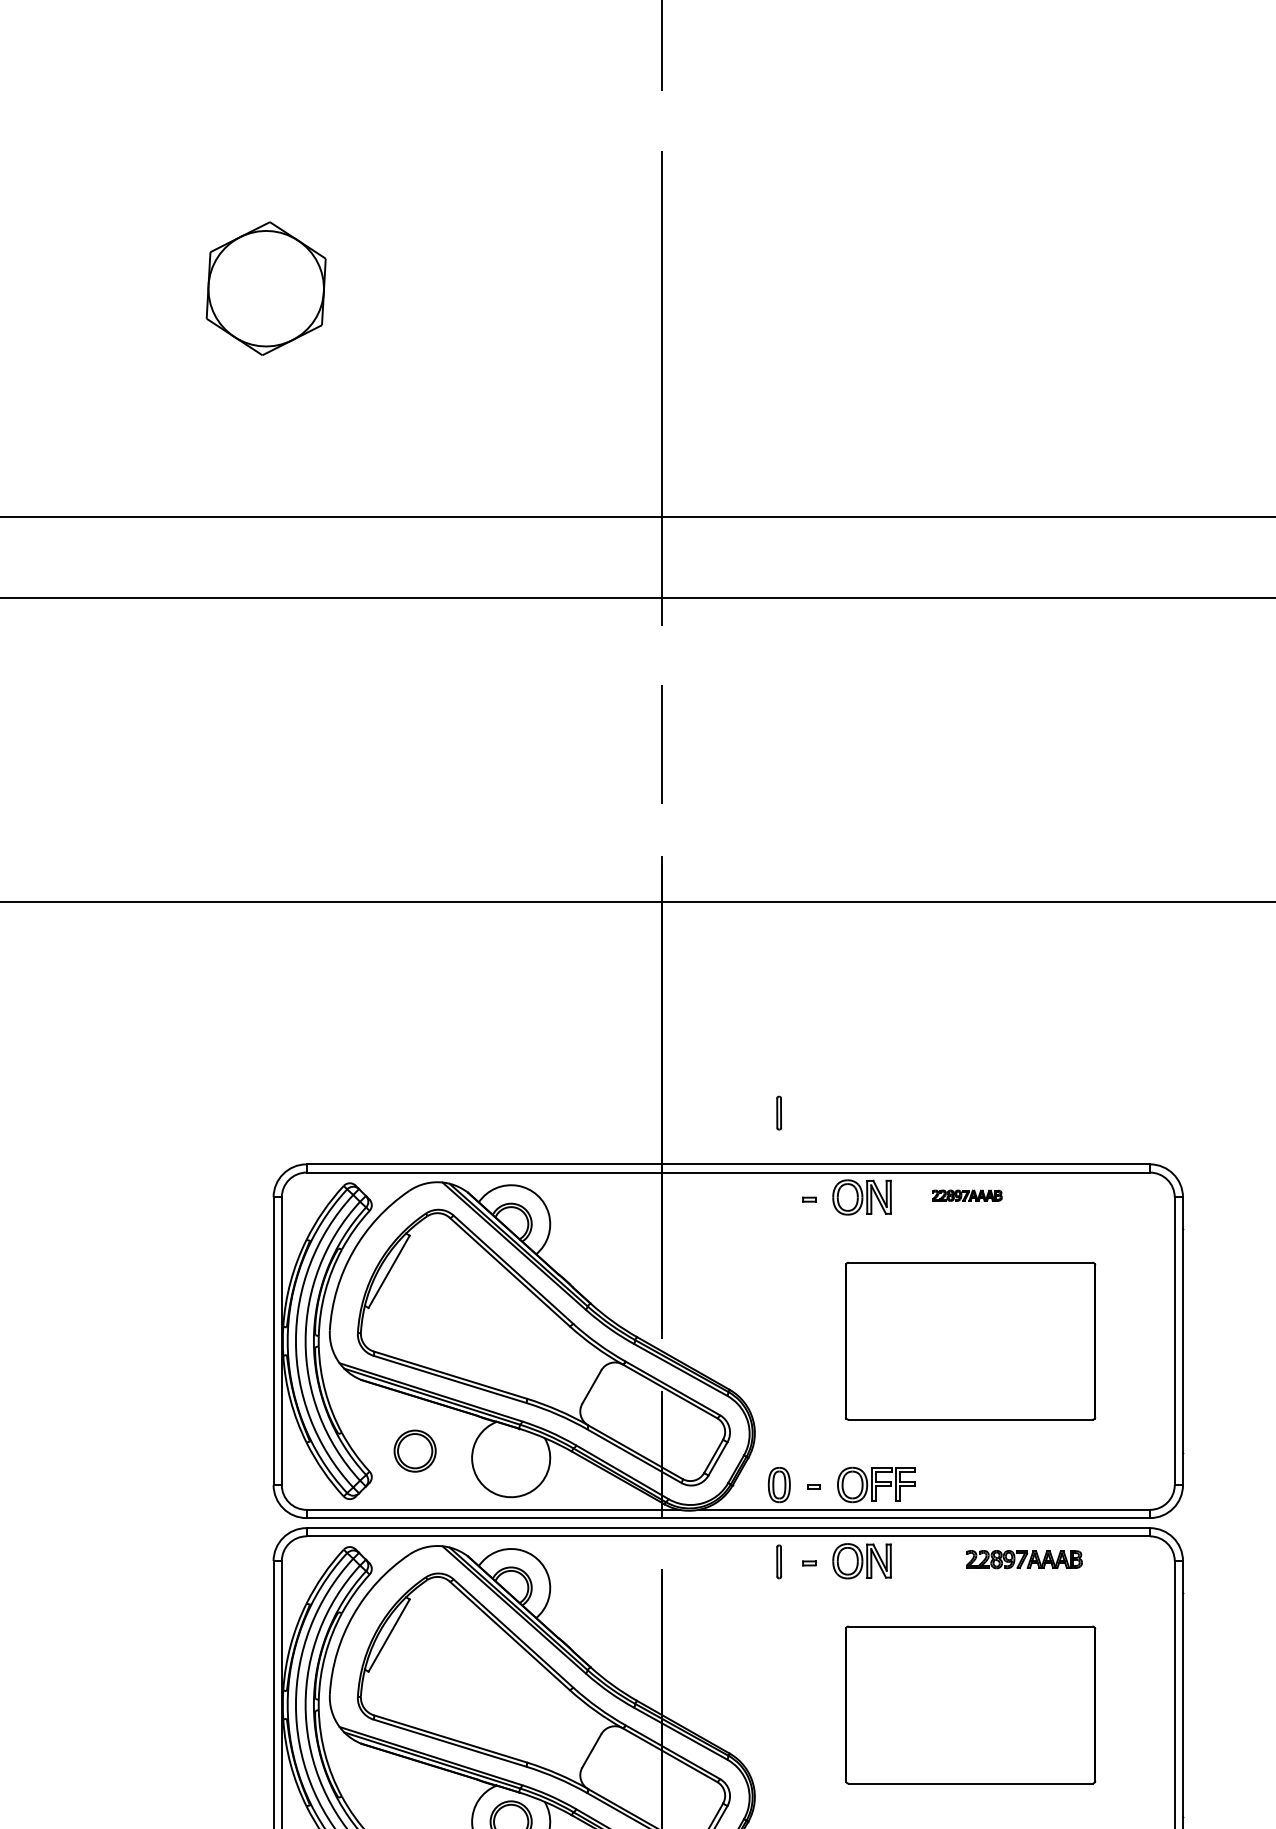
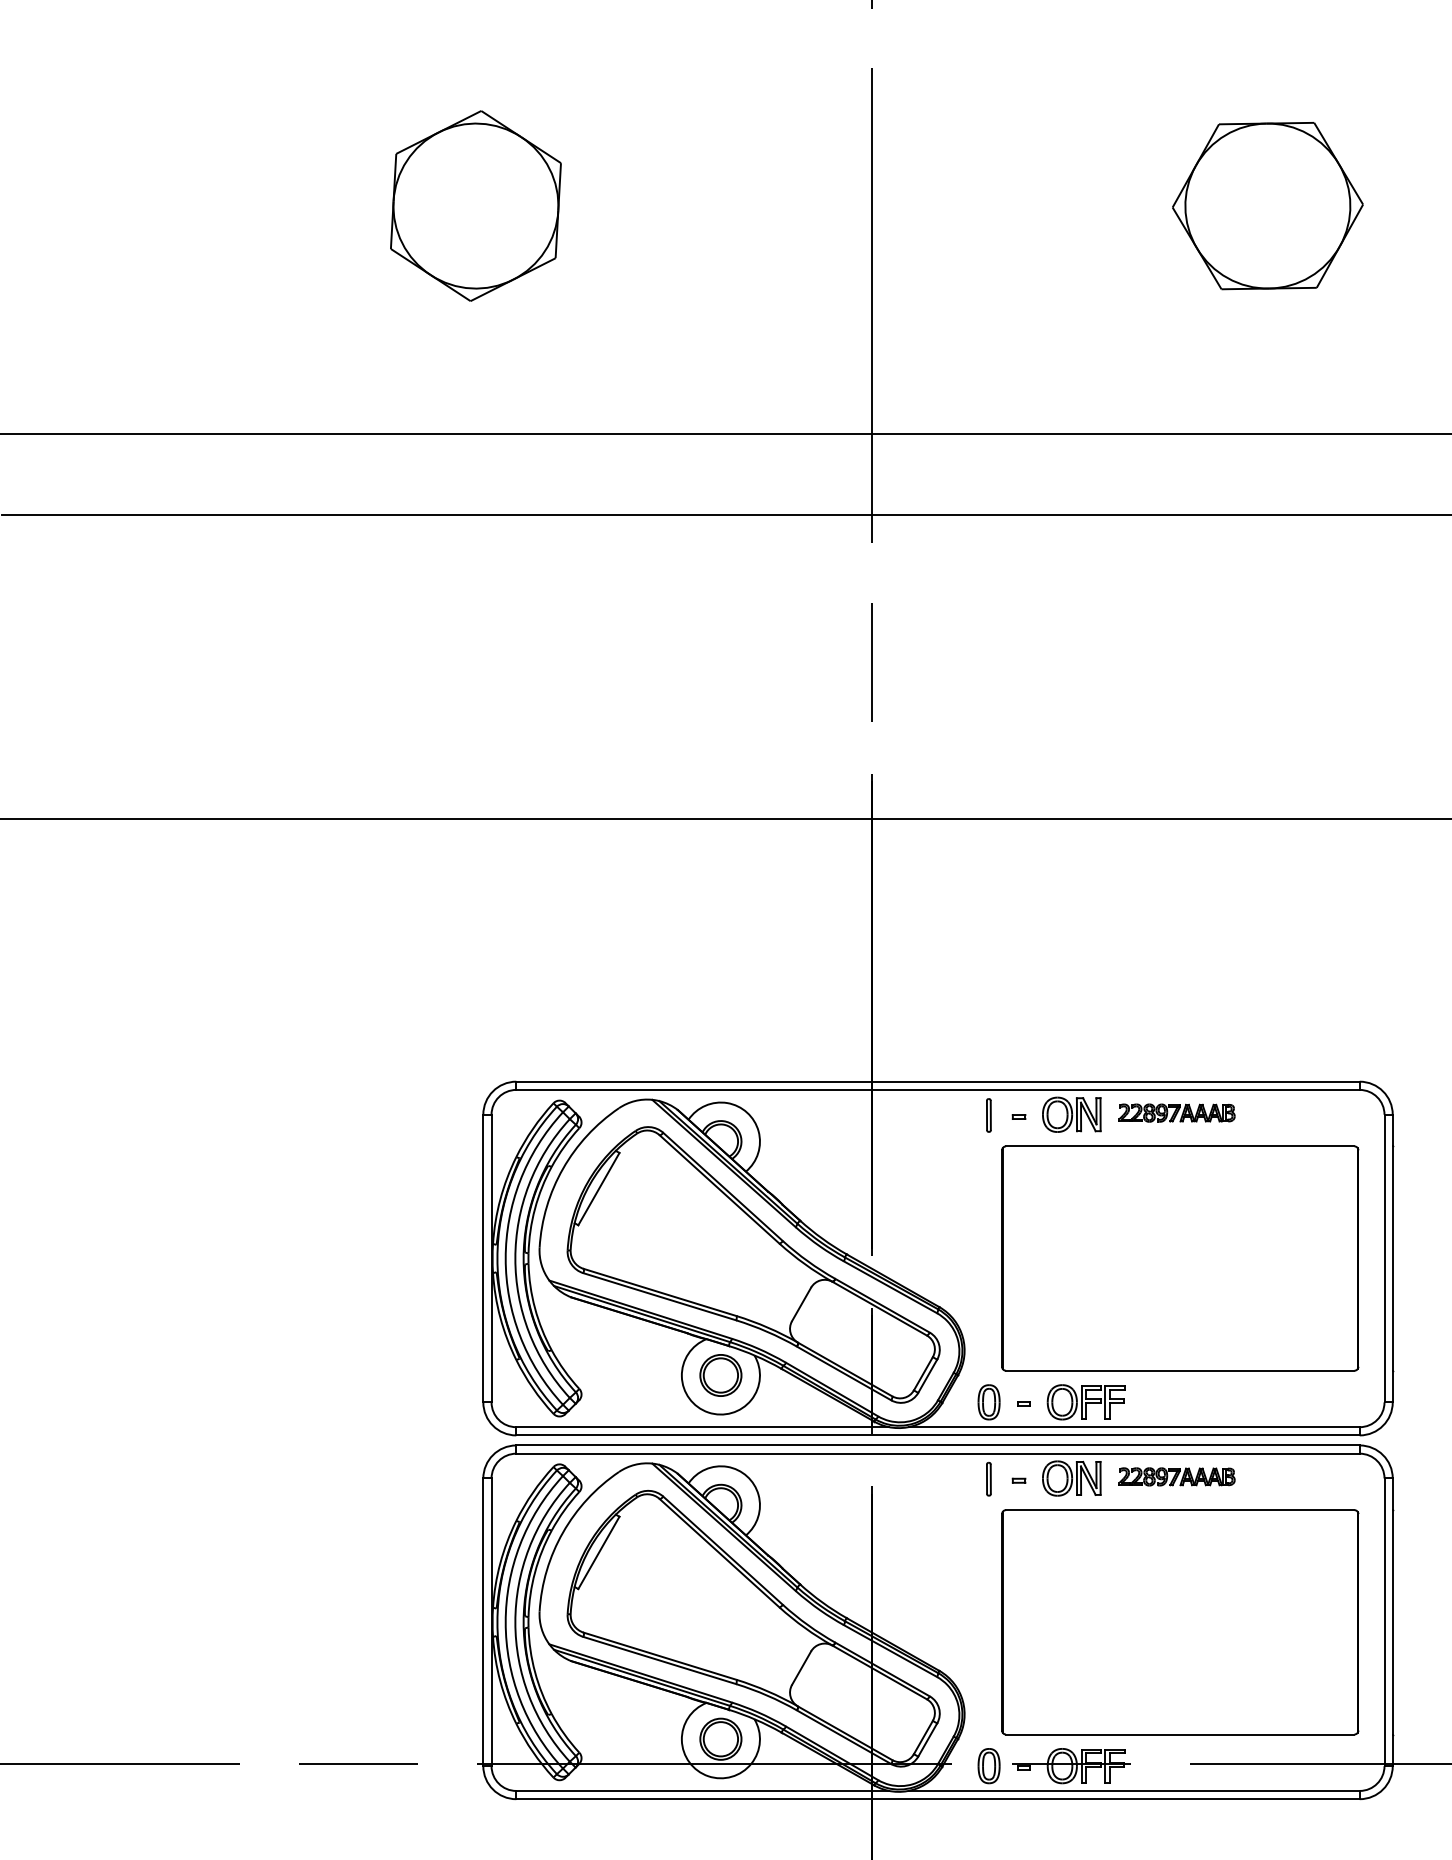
part: (265, 288) -> (475, 205), size x1.43
part: (1057, 289) -> (1267, 206), added
part: (778, 1113) -> (988, 1115), moved
part: (966, 1195) -> (1176, 1112), size x1.67
part: (970, 1341) -> (1180, 1258), size x1.43
part: (414, 1451) -> (720, 1375), moved
part: (1023, 1559) -> (1176, 1476), moved
part: (970, 1705) -> (1180, 1622), size x1.43

